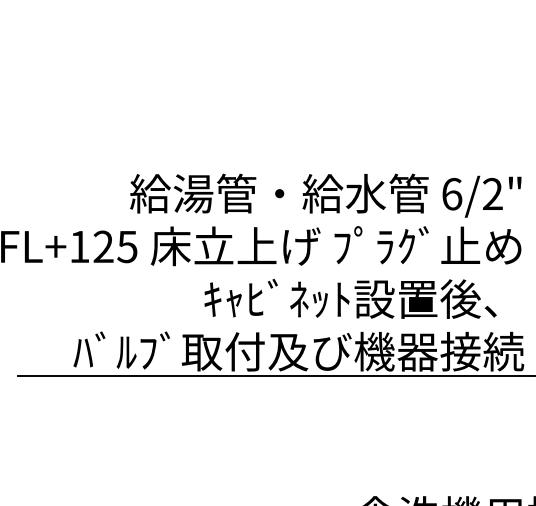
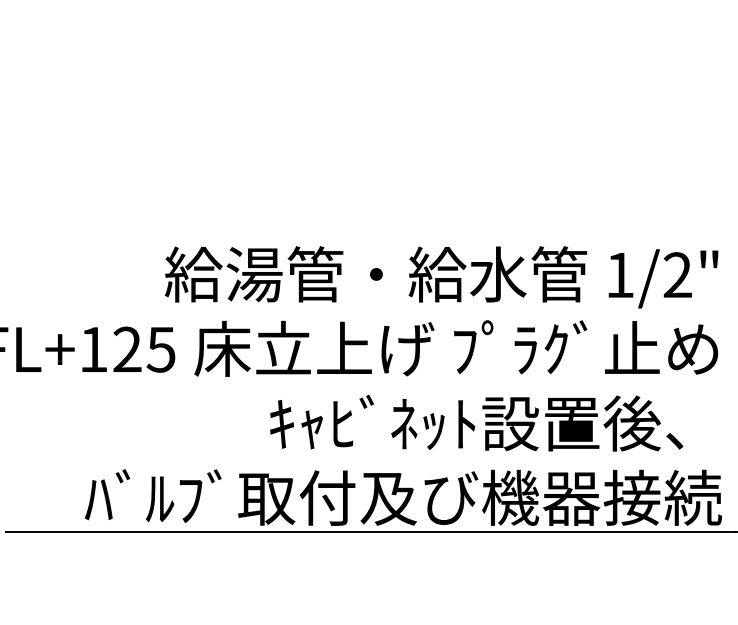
text: (452, 193) -> (620, 274), 6/2" -> 1/2"

